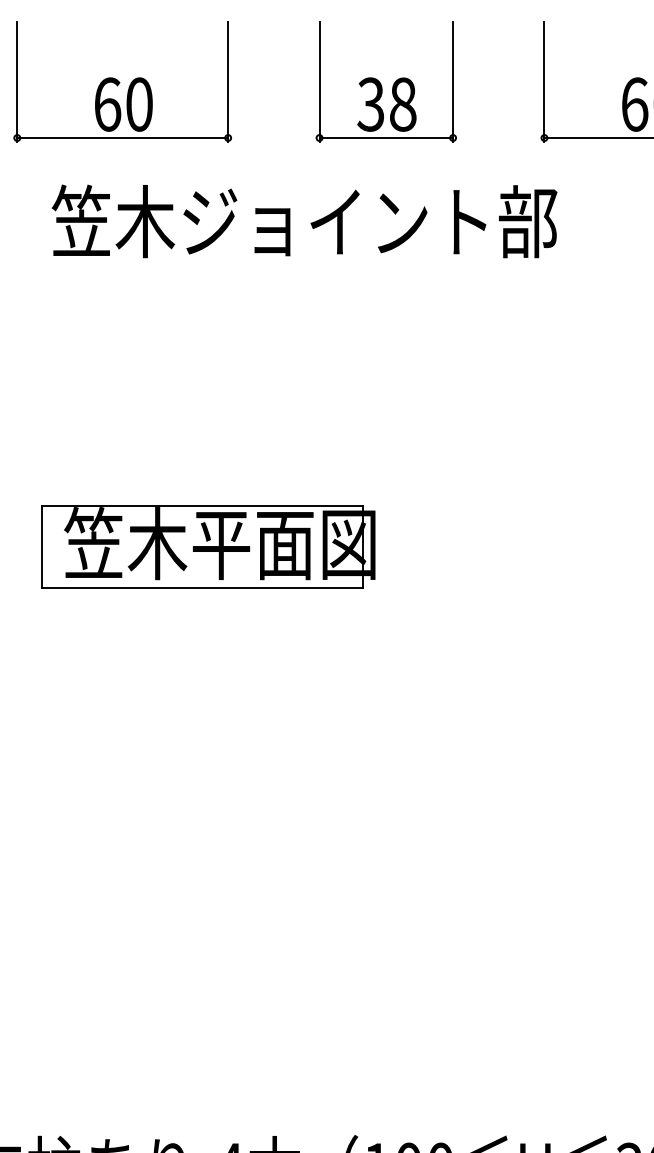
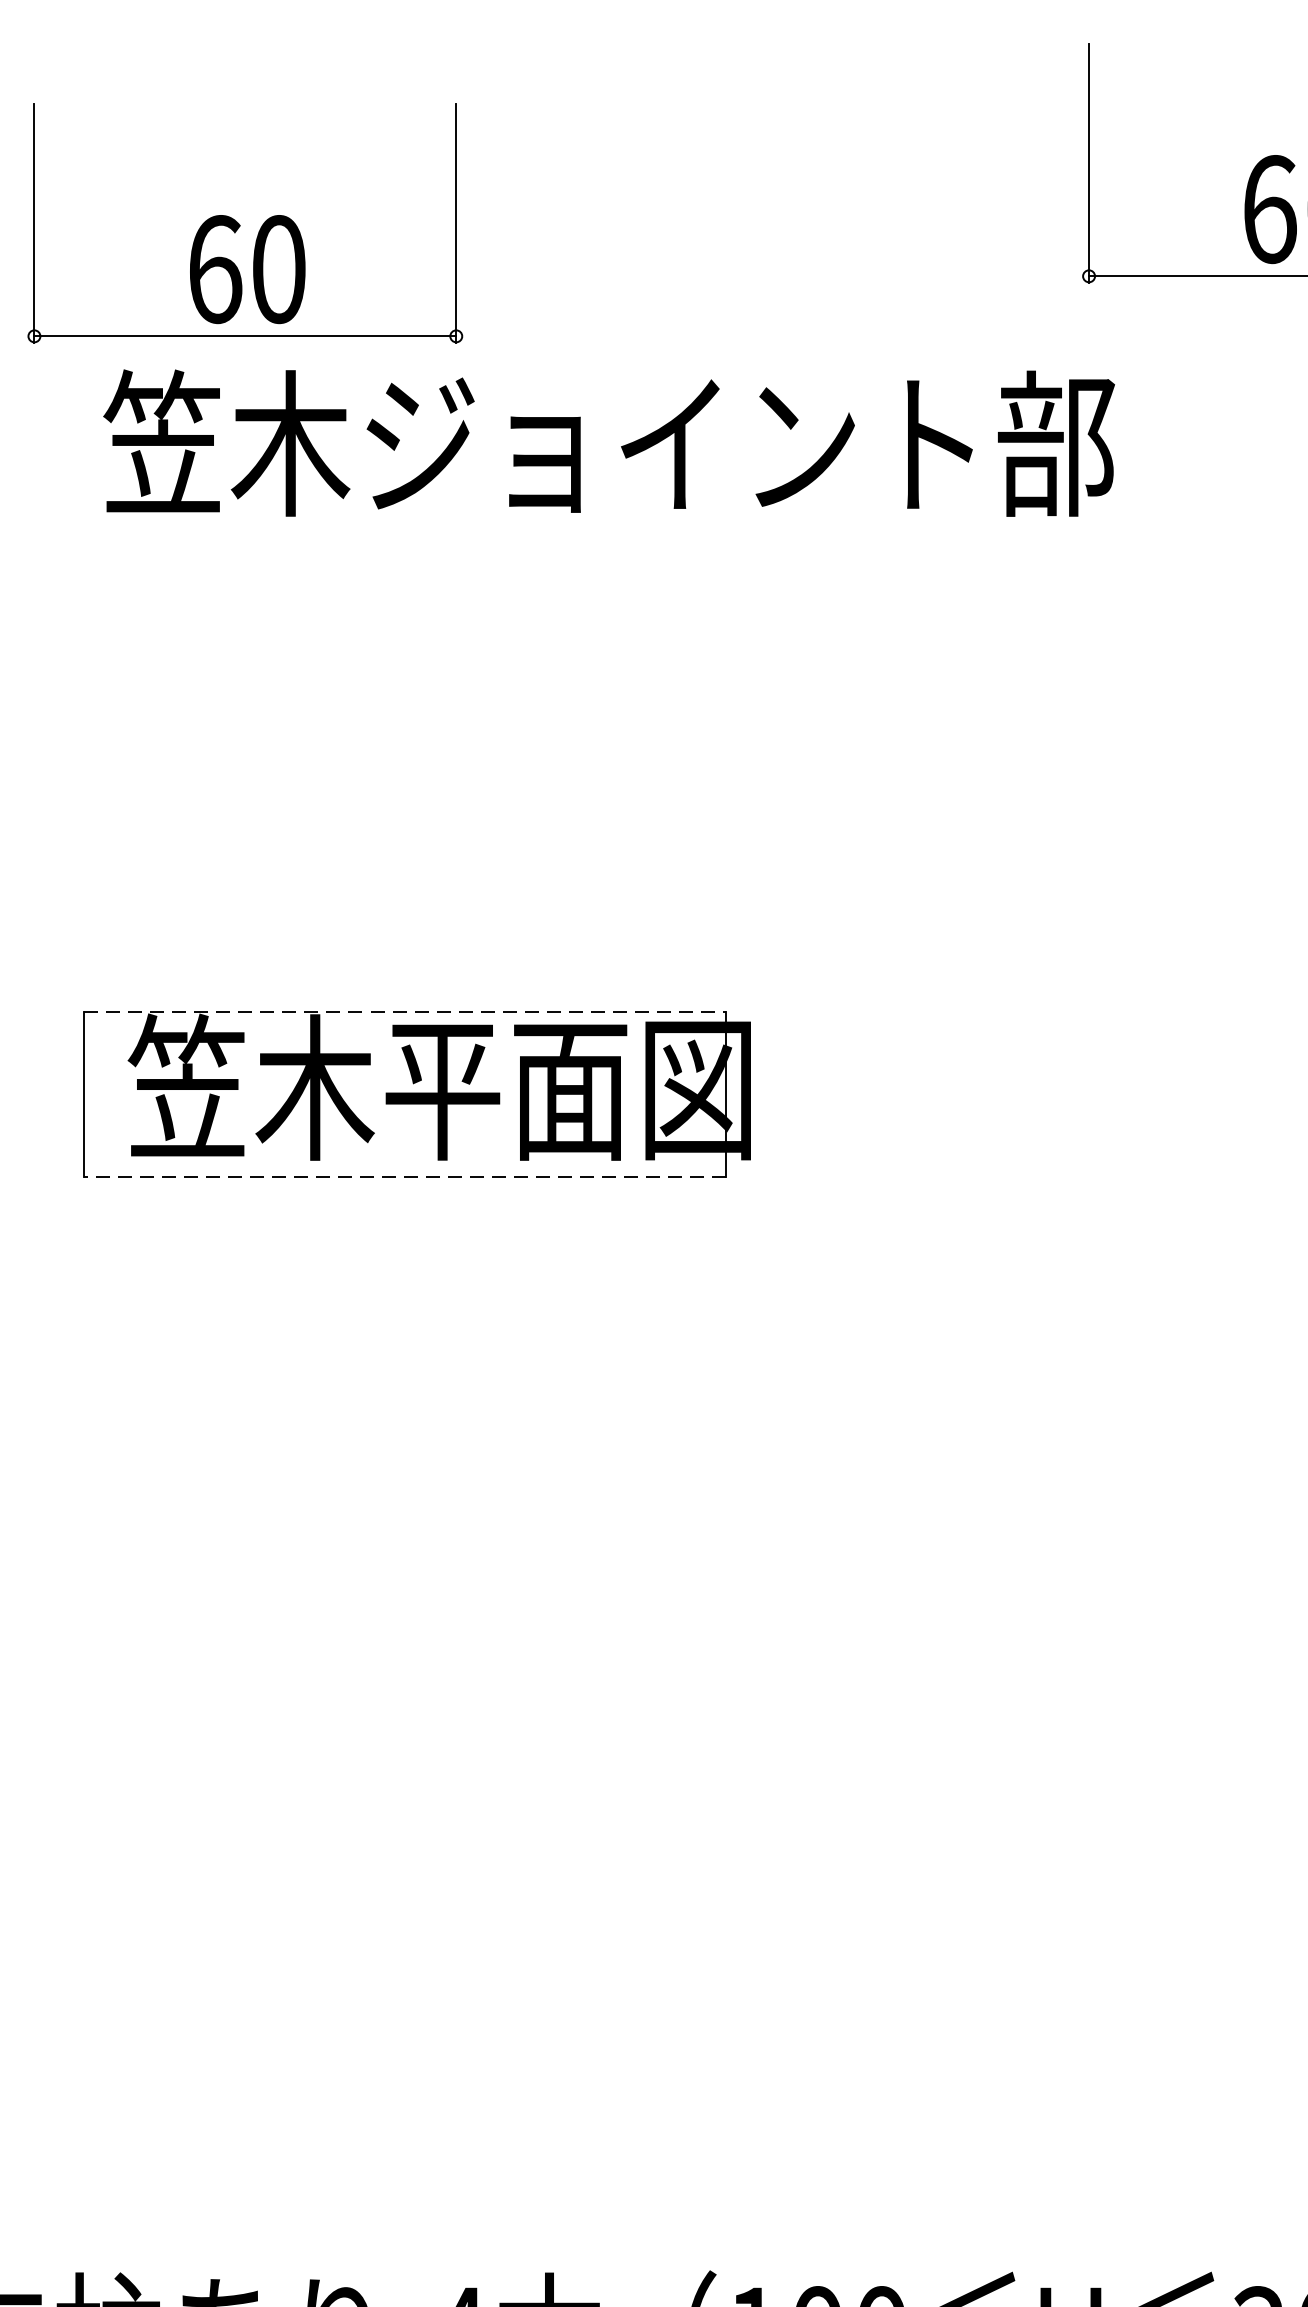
part: (122, 81) -> (244, 223), moved
part: (385, 81) -> (771, 163), removed
line: (203, 505) -> (406, 1011), solid -> dashed
line: (202, 588) -> (404, 1177), solid -> dashed

